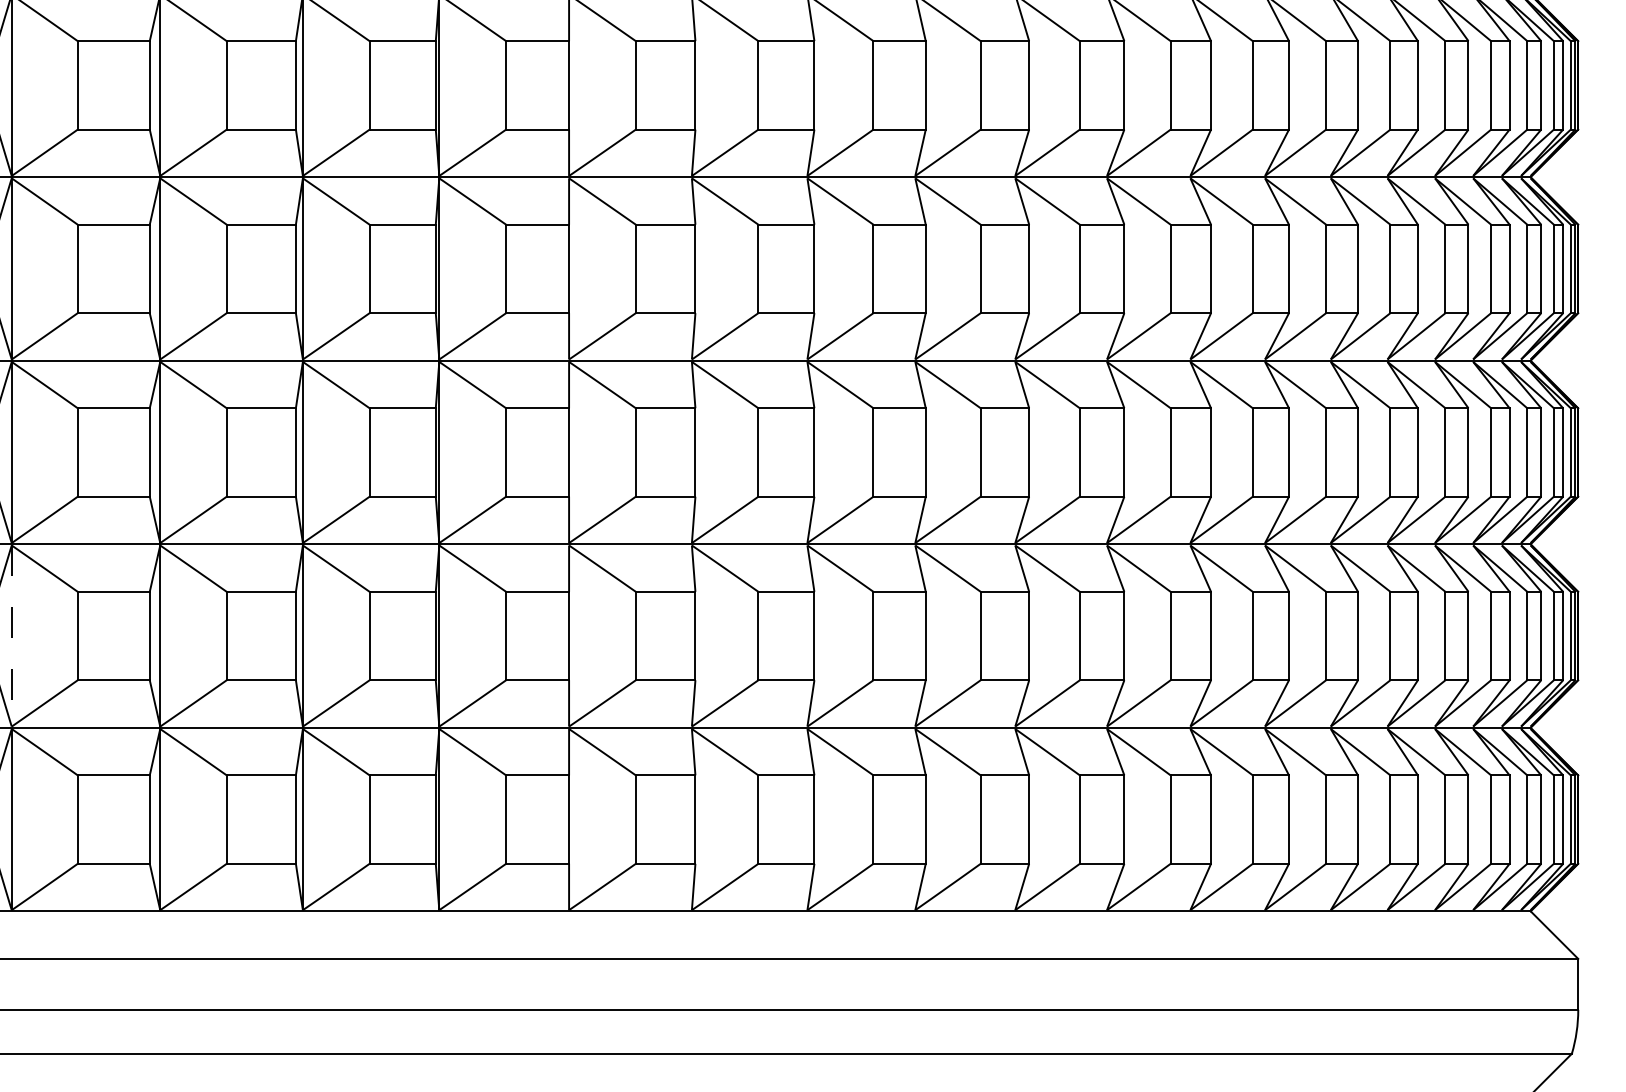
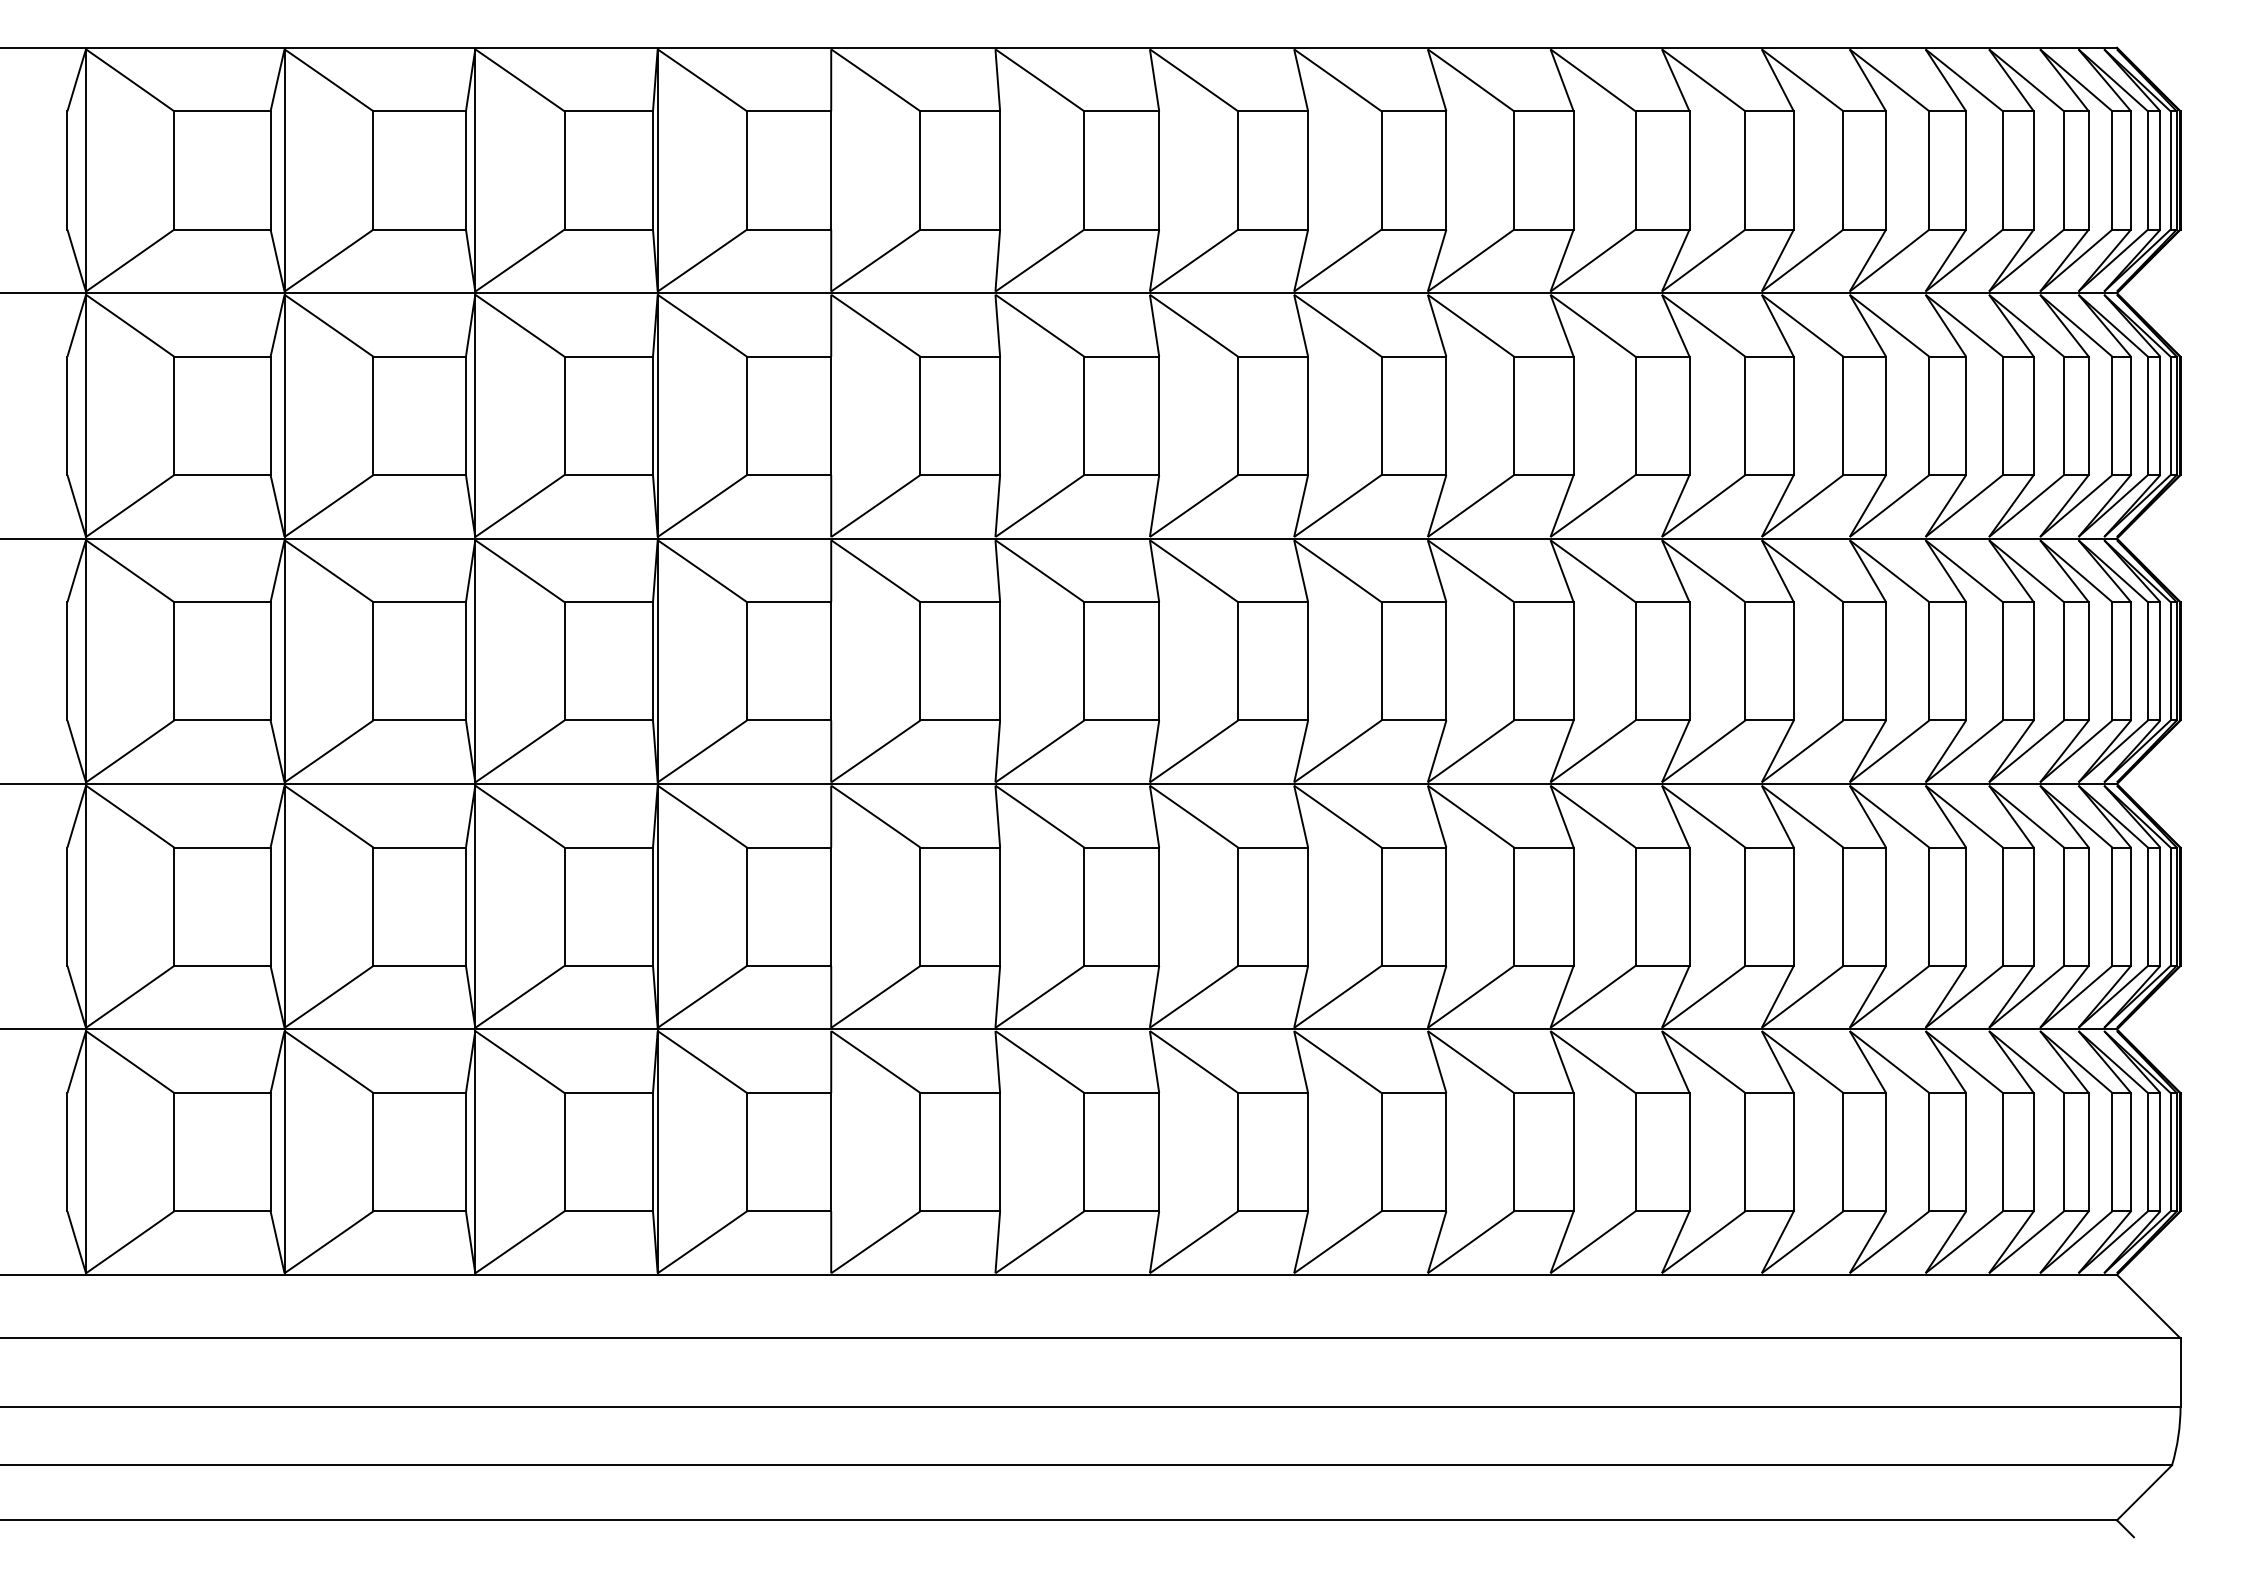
line: (12, 636) -> (86, 907), dashed -> solid

